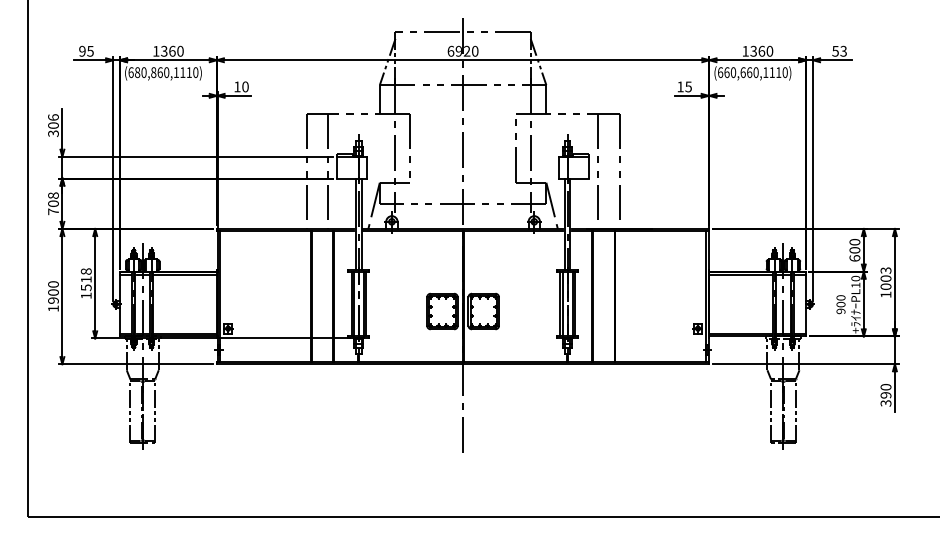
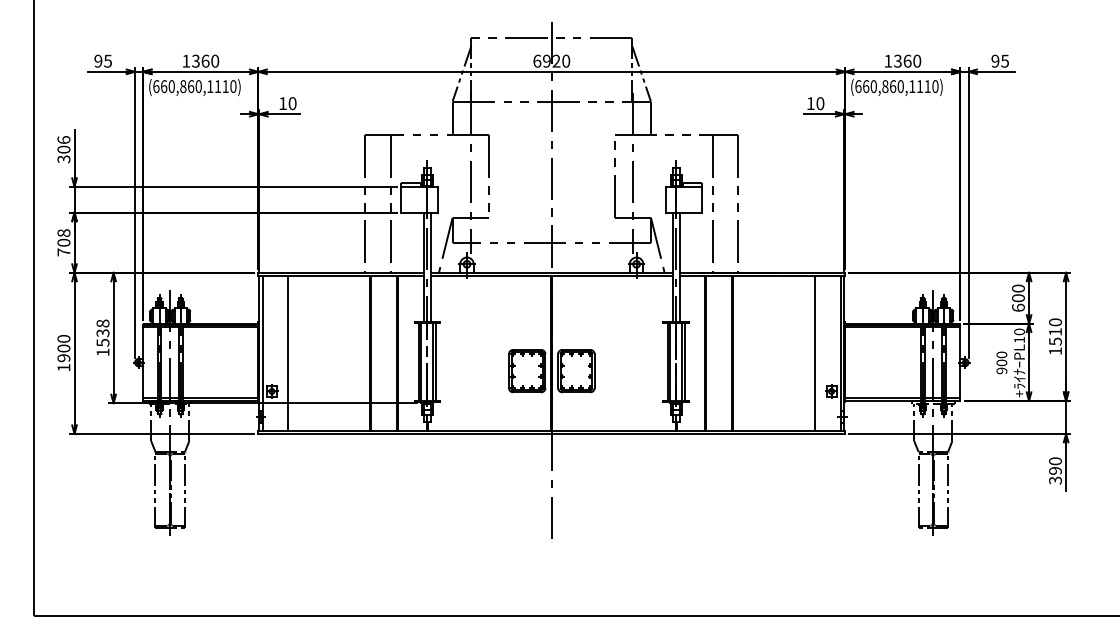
text: (839, 50) -> (999, 60), 53 -> 95
text: (137, 72) -> (164, 86), (680,860,1110) -> (660,860,1110)
text: (743, 72) -> (885, 86), (660,660,1110) -> (660,860,1110)
text: (688, 86) -> (820, 103), 15 -> 10
text: (886, 278) -> (1055, 331), 1003 -> 1510
text: (85, 279) -> (102, 333), 1518 -> 1538
line: (242, 296) -> (288, 353), added
line: (684, 296) -> (815, 353), added

